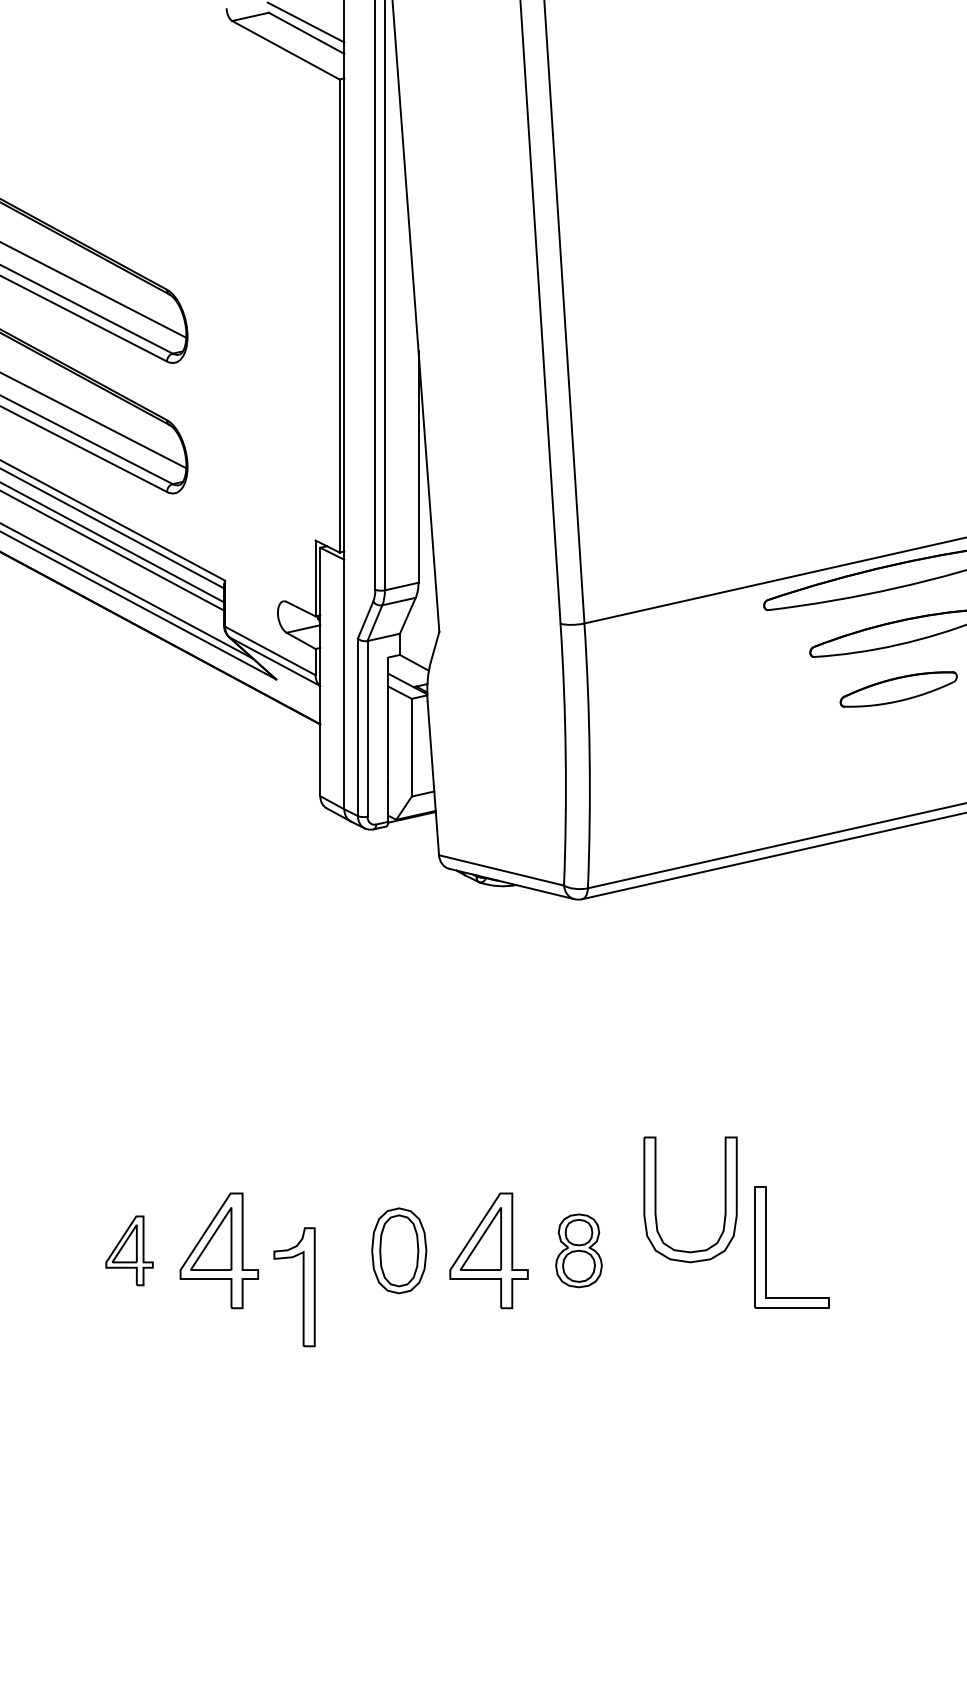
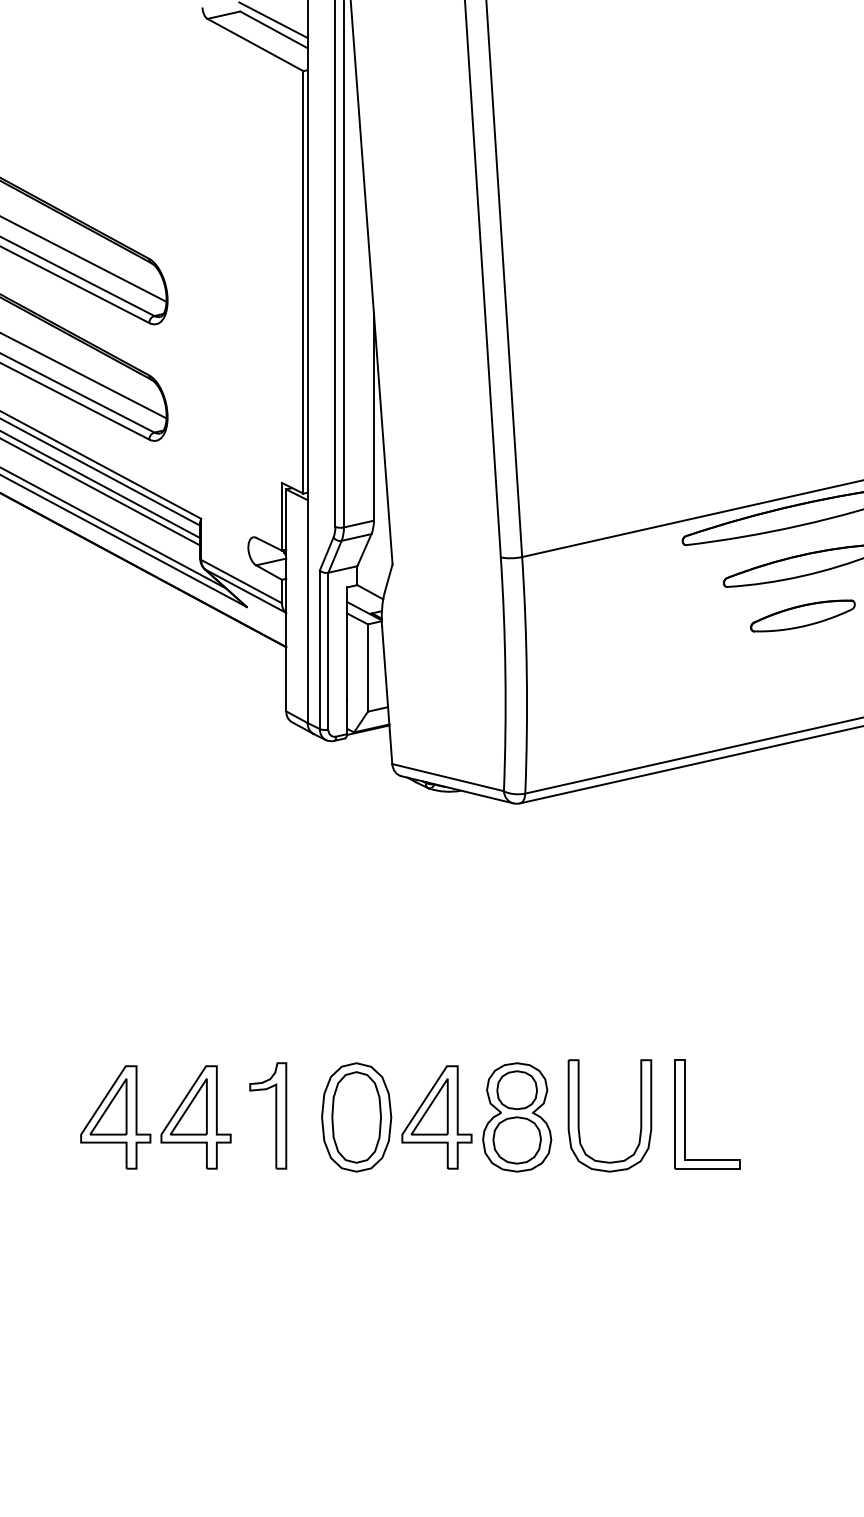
part: (656, 1199) -> (579, 1115), moved
part: (129, 1250) -> (115, 1117), size x1.67
part: (398, 1250) -> (356, 1117), size x1.43
part: (579, 1250) -> (517, 1117), size x1.67
part: (302, 1286) -> (275, 1115), moved

